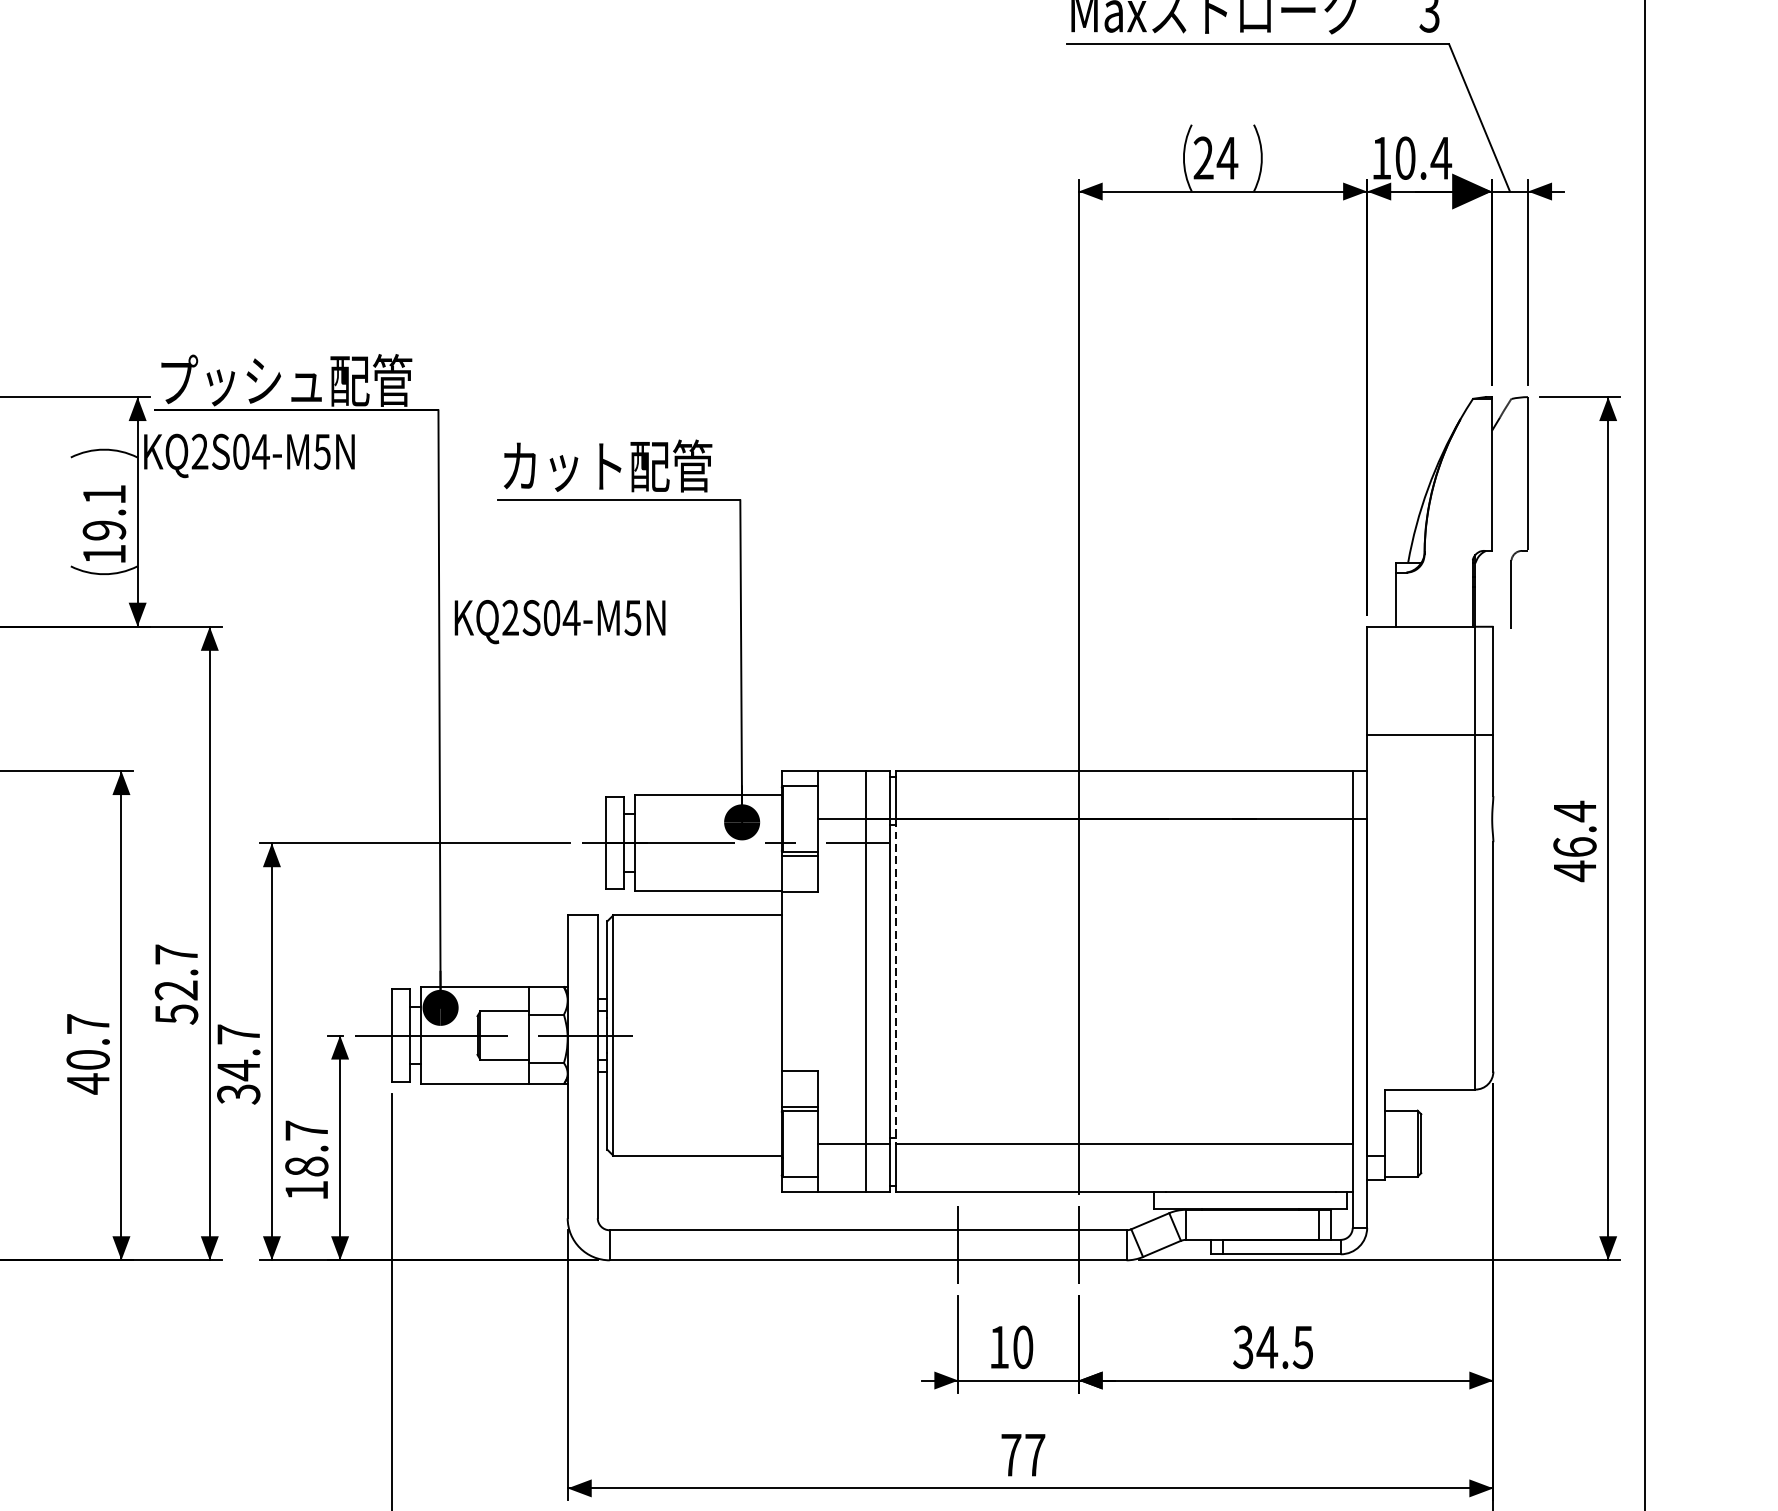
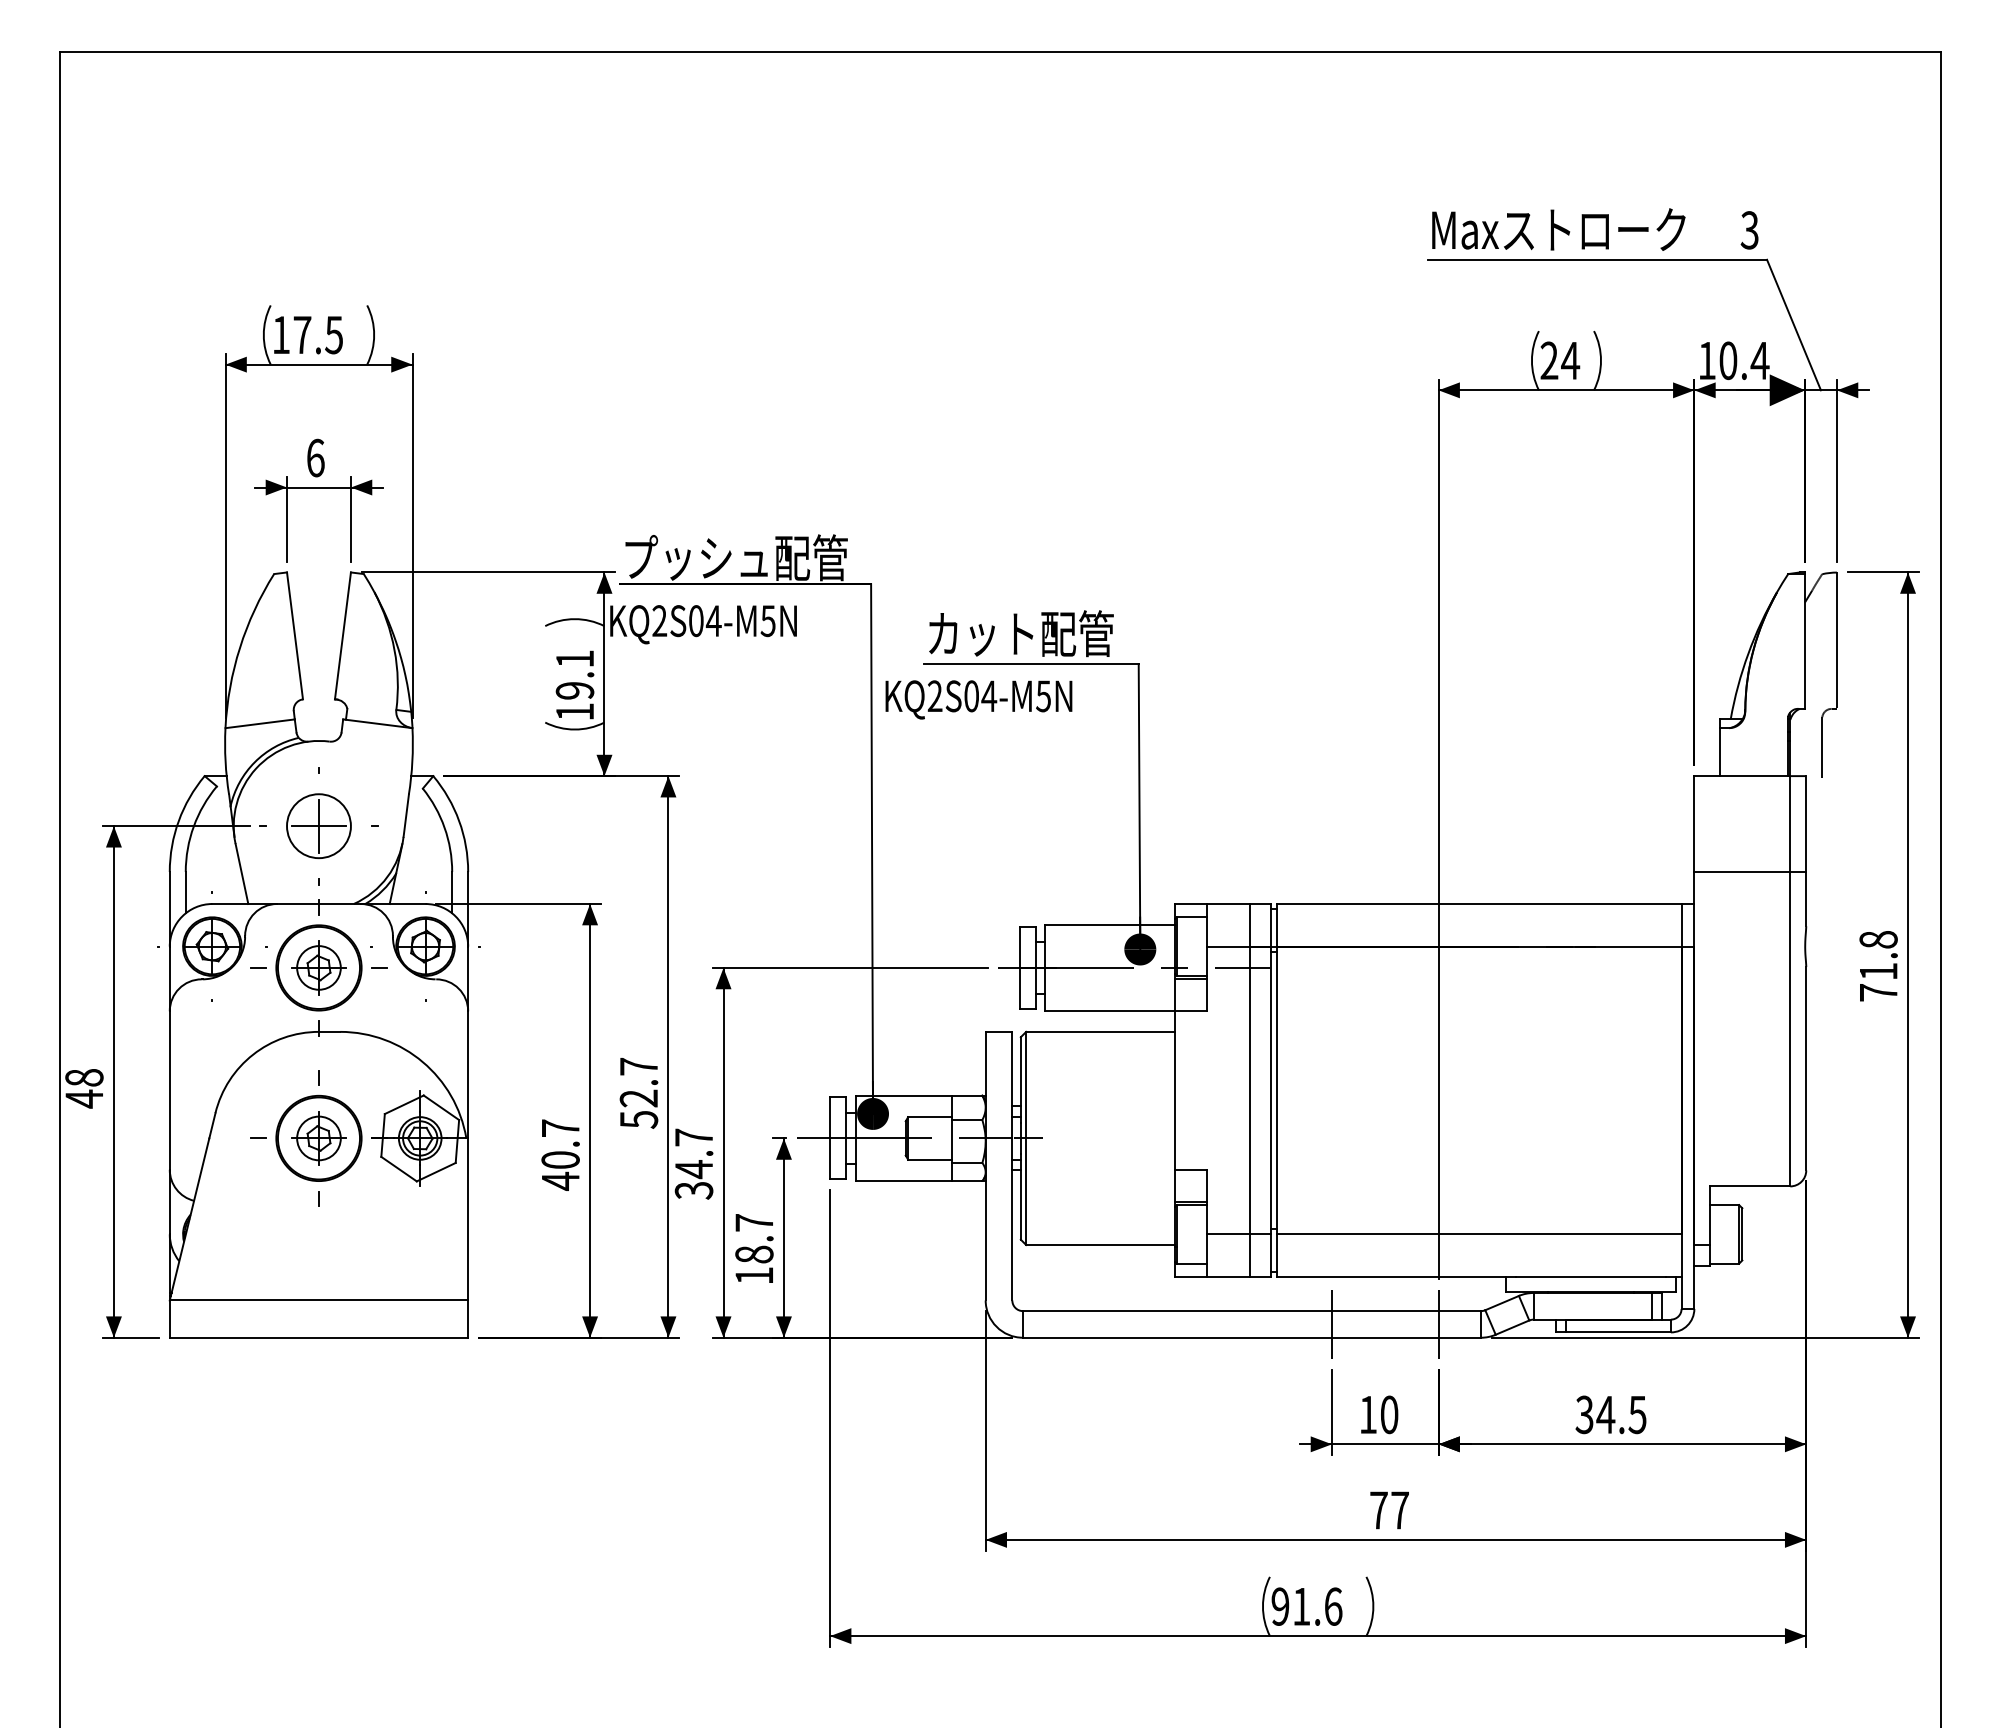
text: (559, 621) -> (978, 699), moved
text: (1574, 841) -> (1878, 966), 46.4 -> 71.8
line: (895, 981) -> (1276, 1090), dashed -> solid

